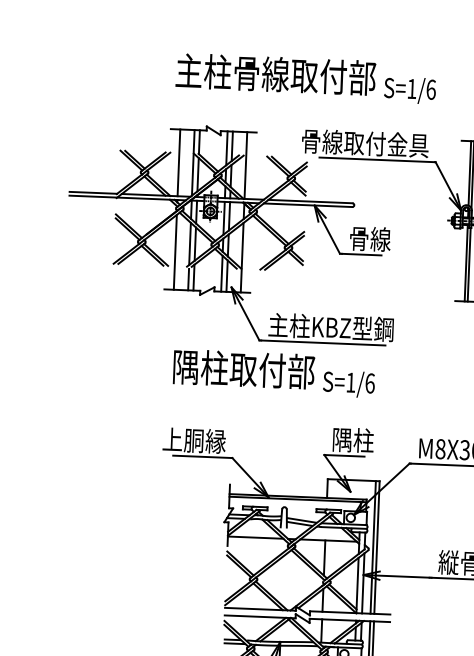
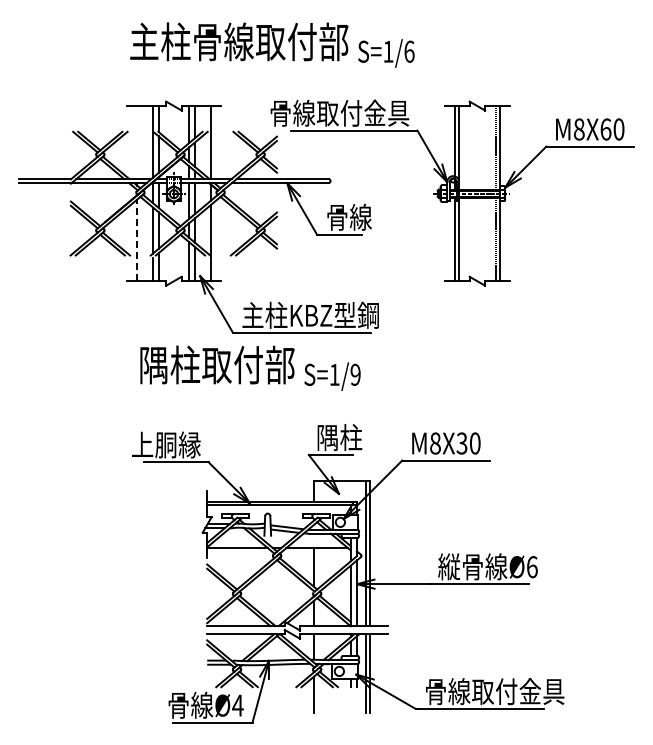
line: (179, 162) -> (137, 142), removed
line: (175, 252) -> (137, 240), solid -> dashed
text: (370, 383) -> (355, 374), S=1/6 -> S=1/9

